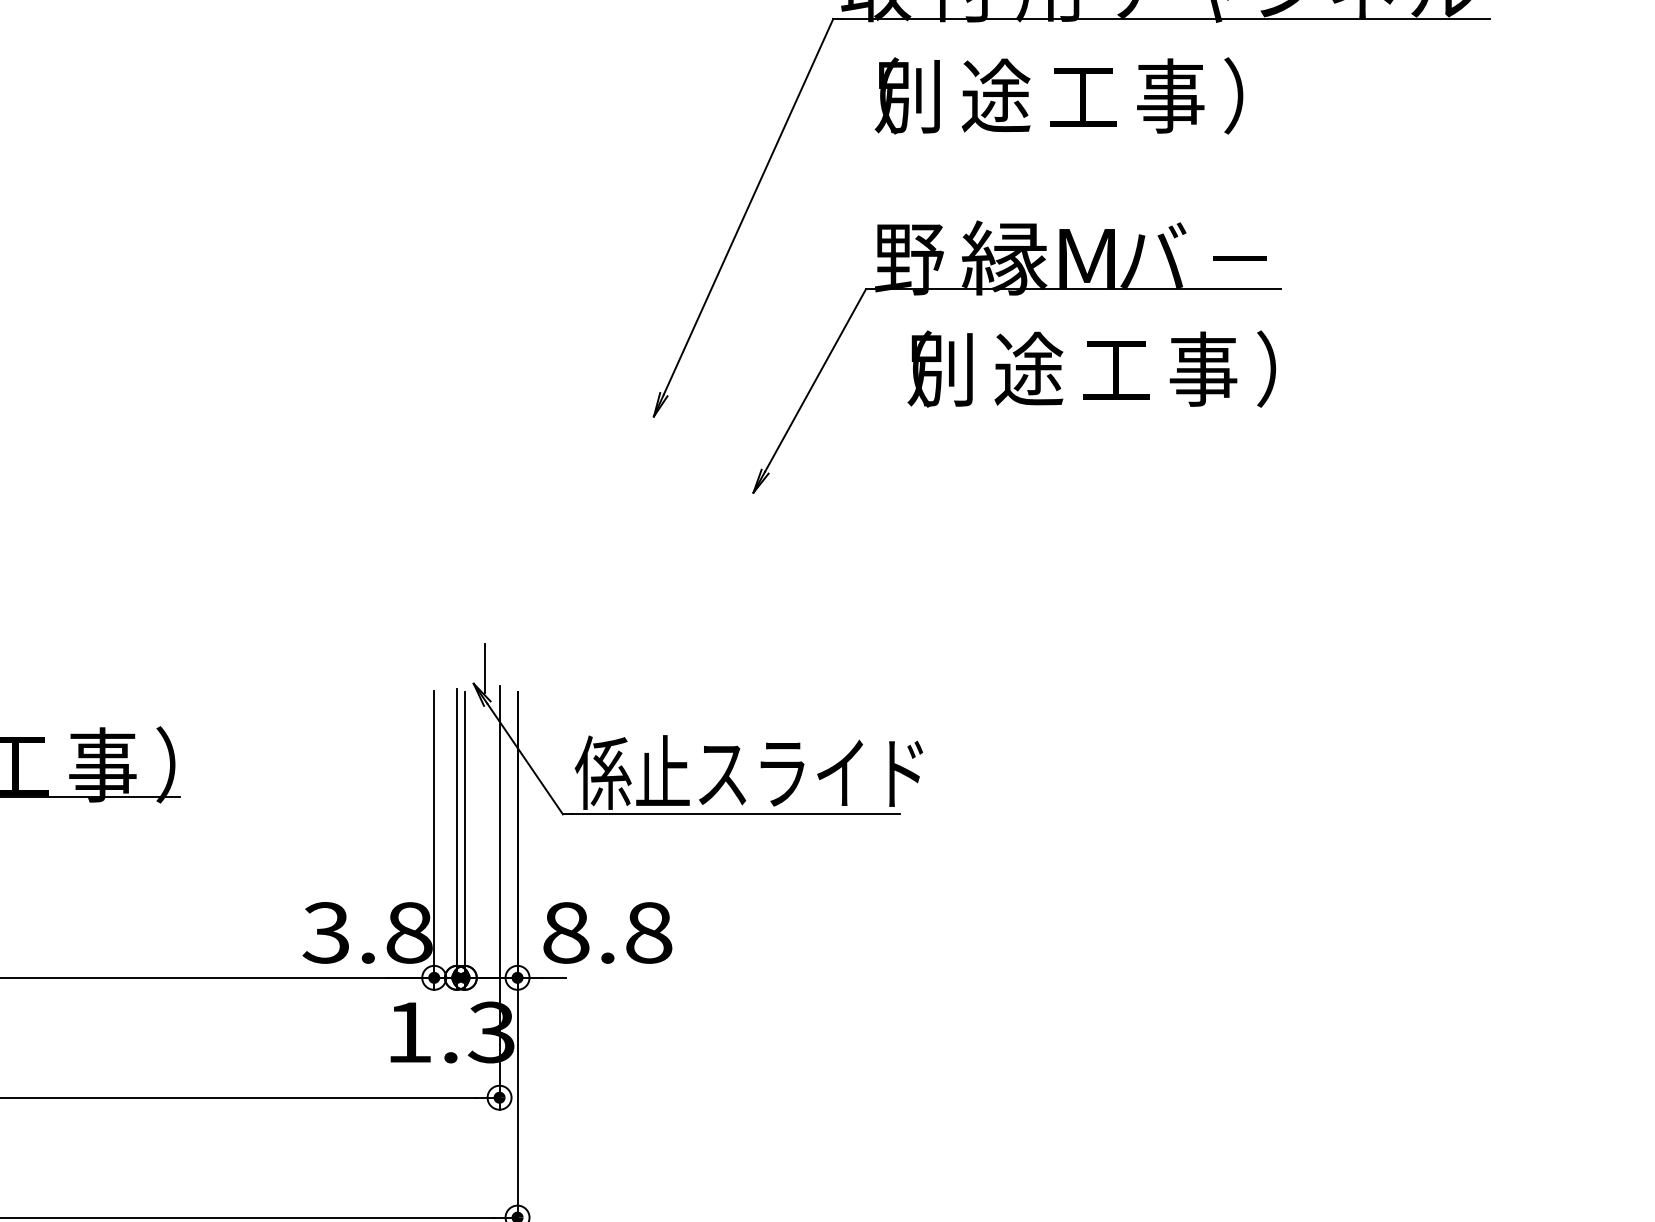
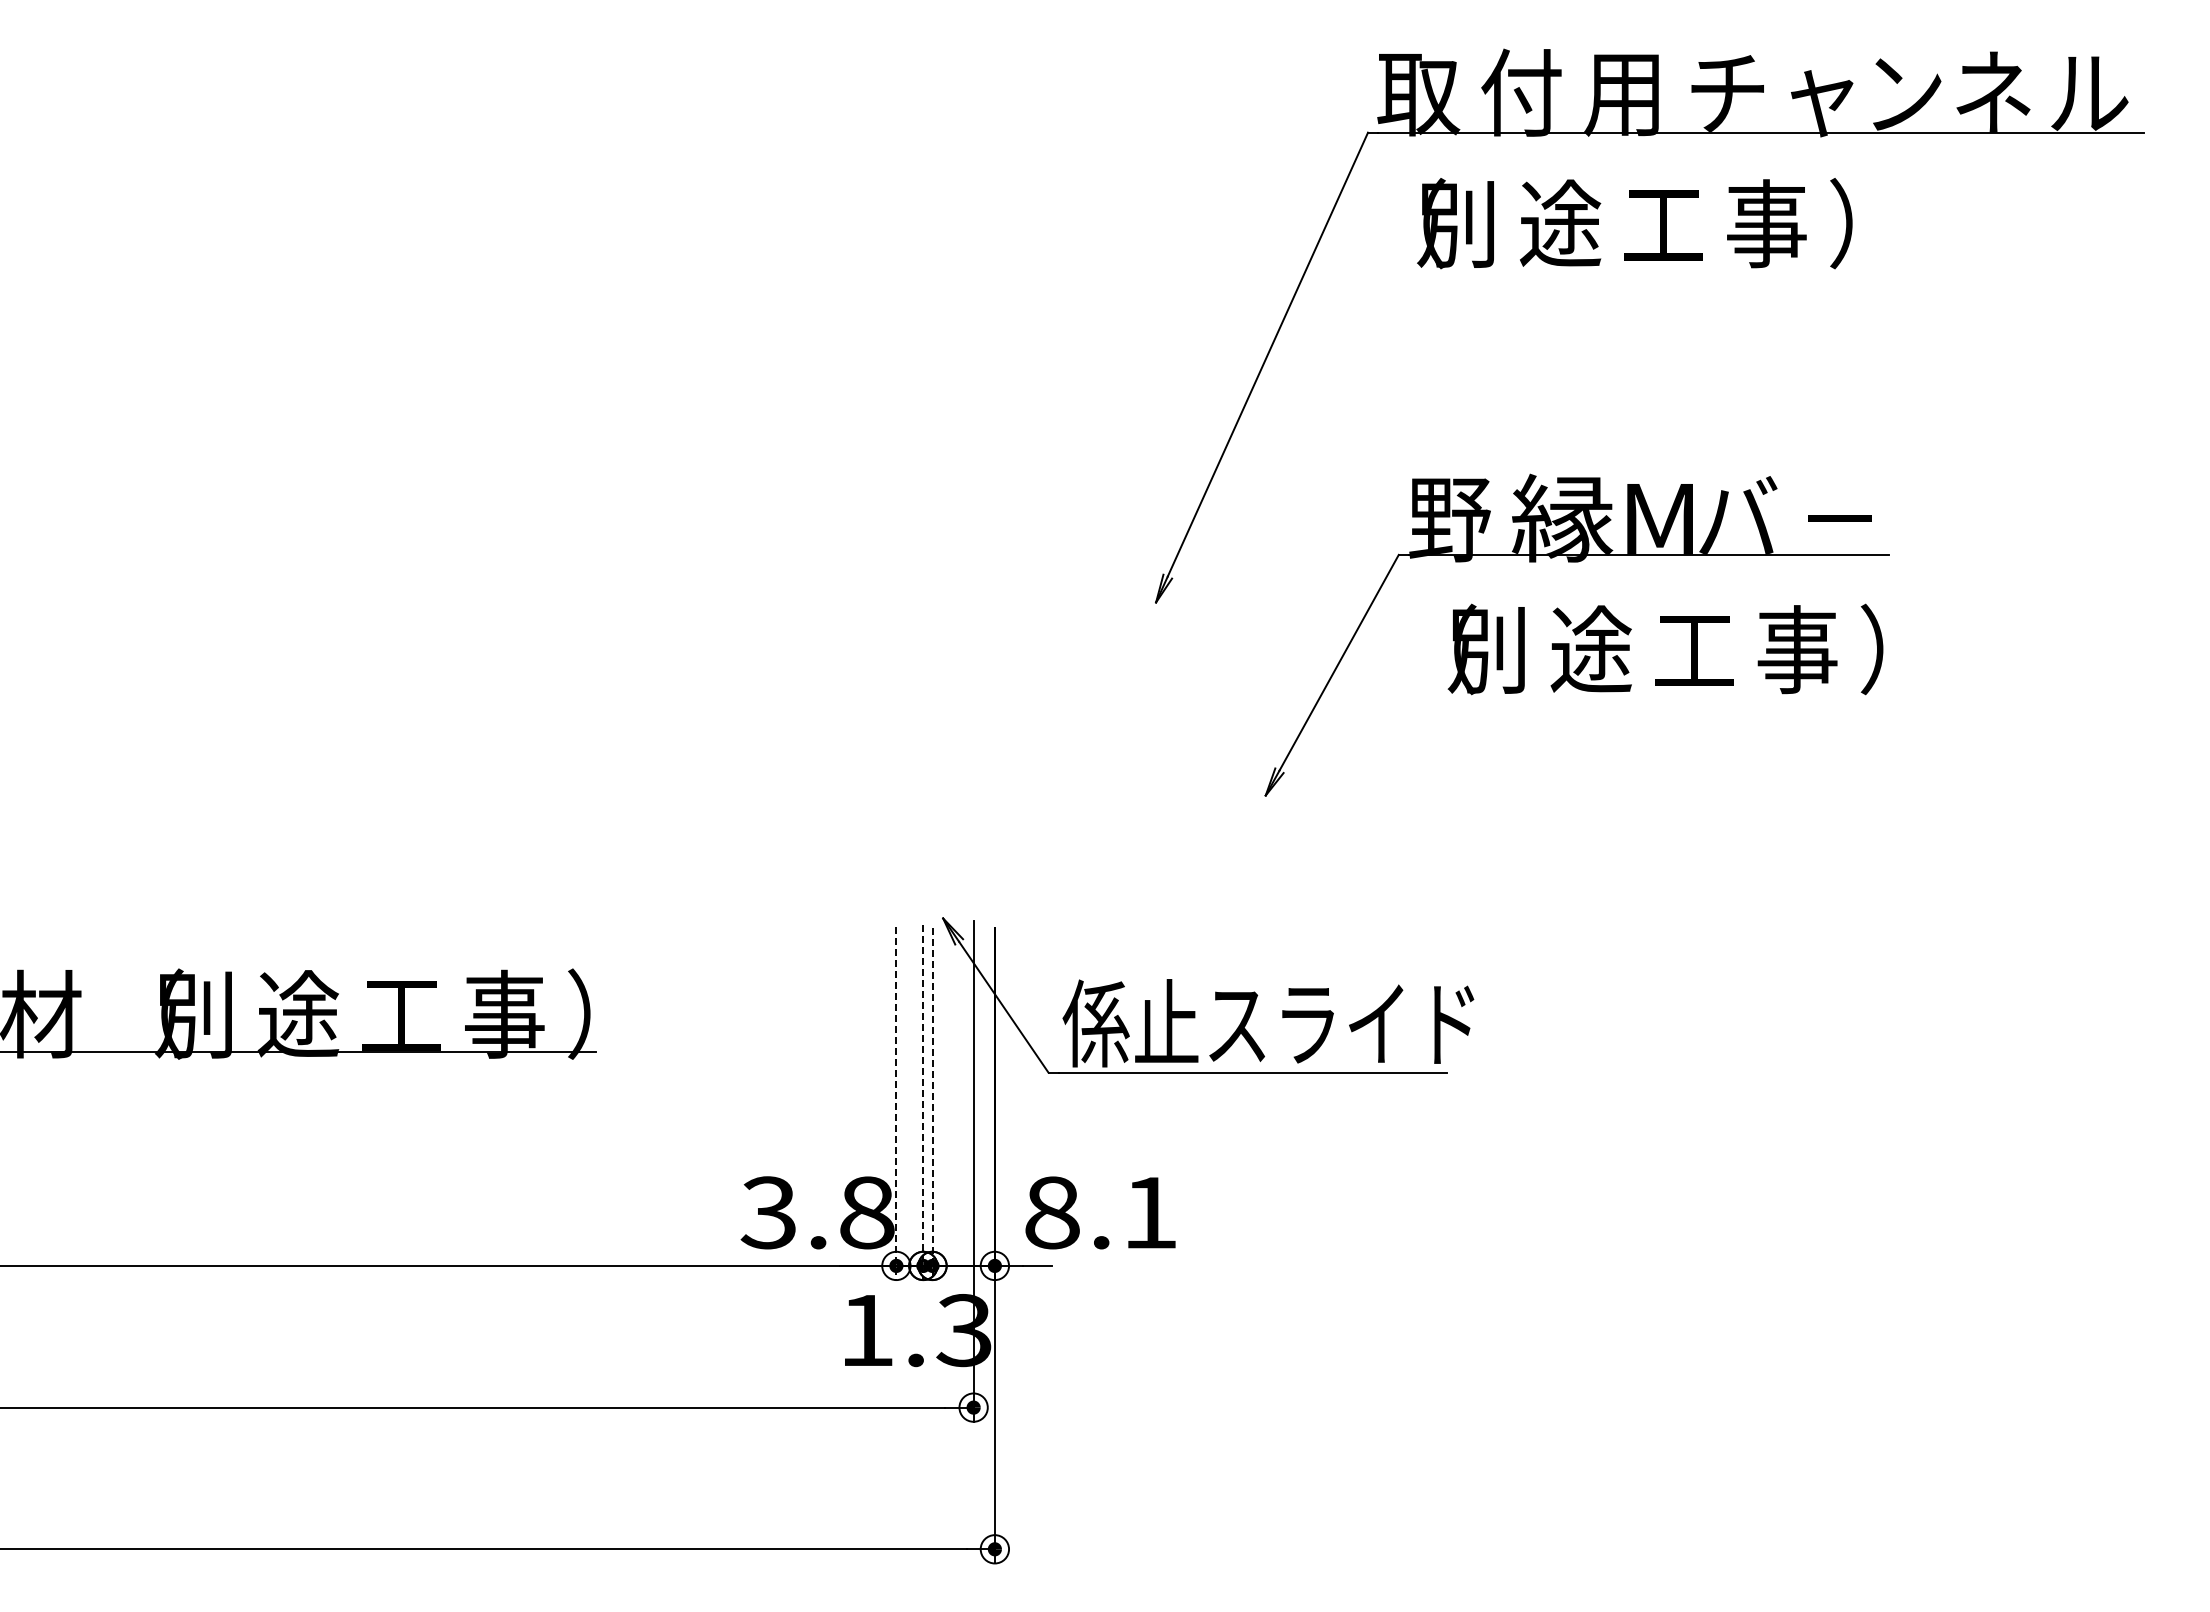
part: (1016, 356) -> (1576, 634), moved
line: (485, 668) -> (956, 900), removed
line: (457, 839) -> (923, 1102), solid -> dashed
line: (434, 840) -> (896, 1103), solid -> dashed
line: (464, 841) -> (932, 1104), solid -> dashed
text: (649, 932) -> (1150, 1212), 8.8 -> 8.1

